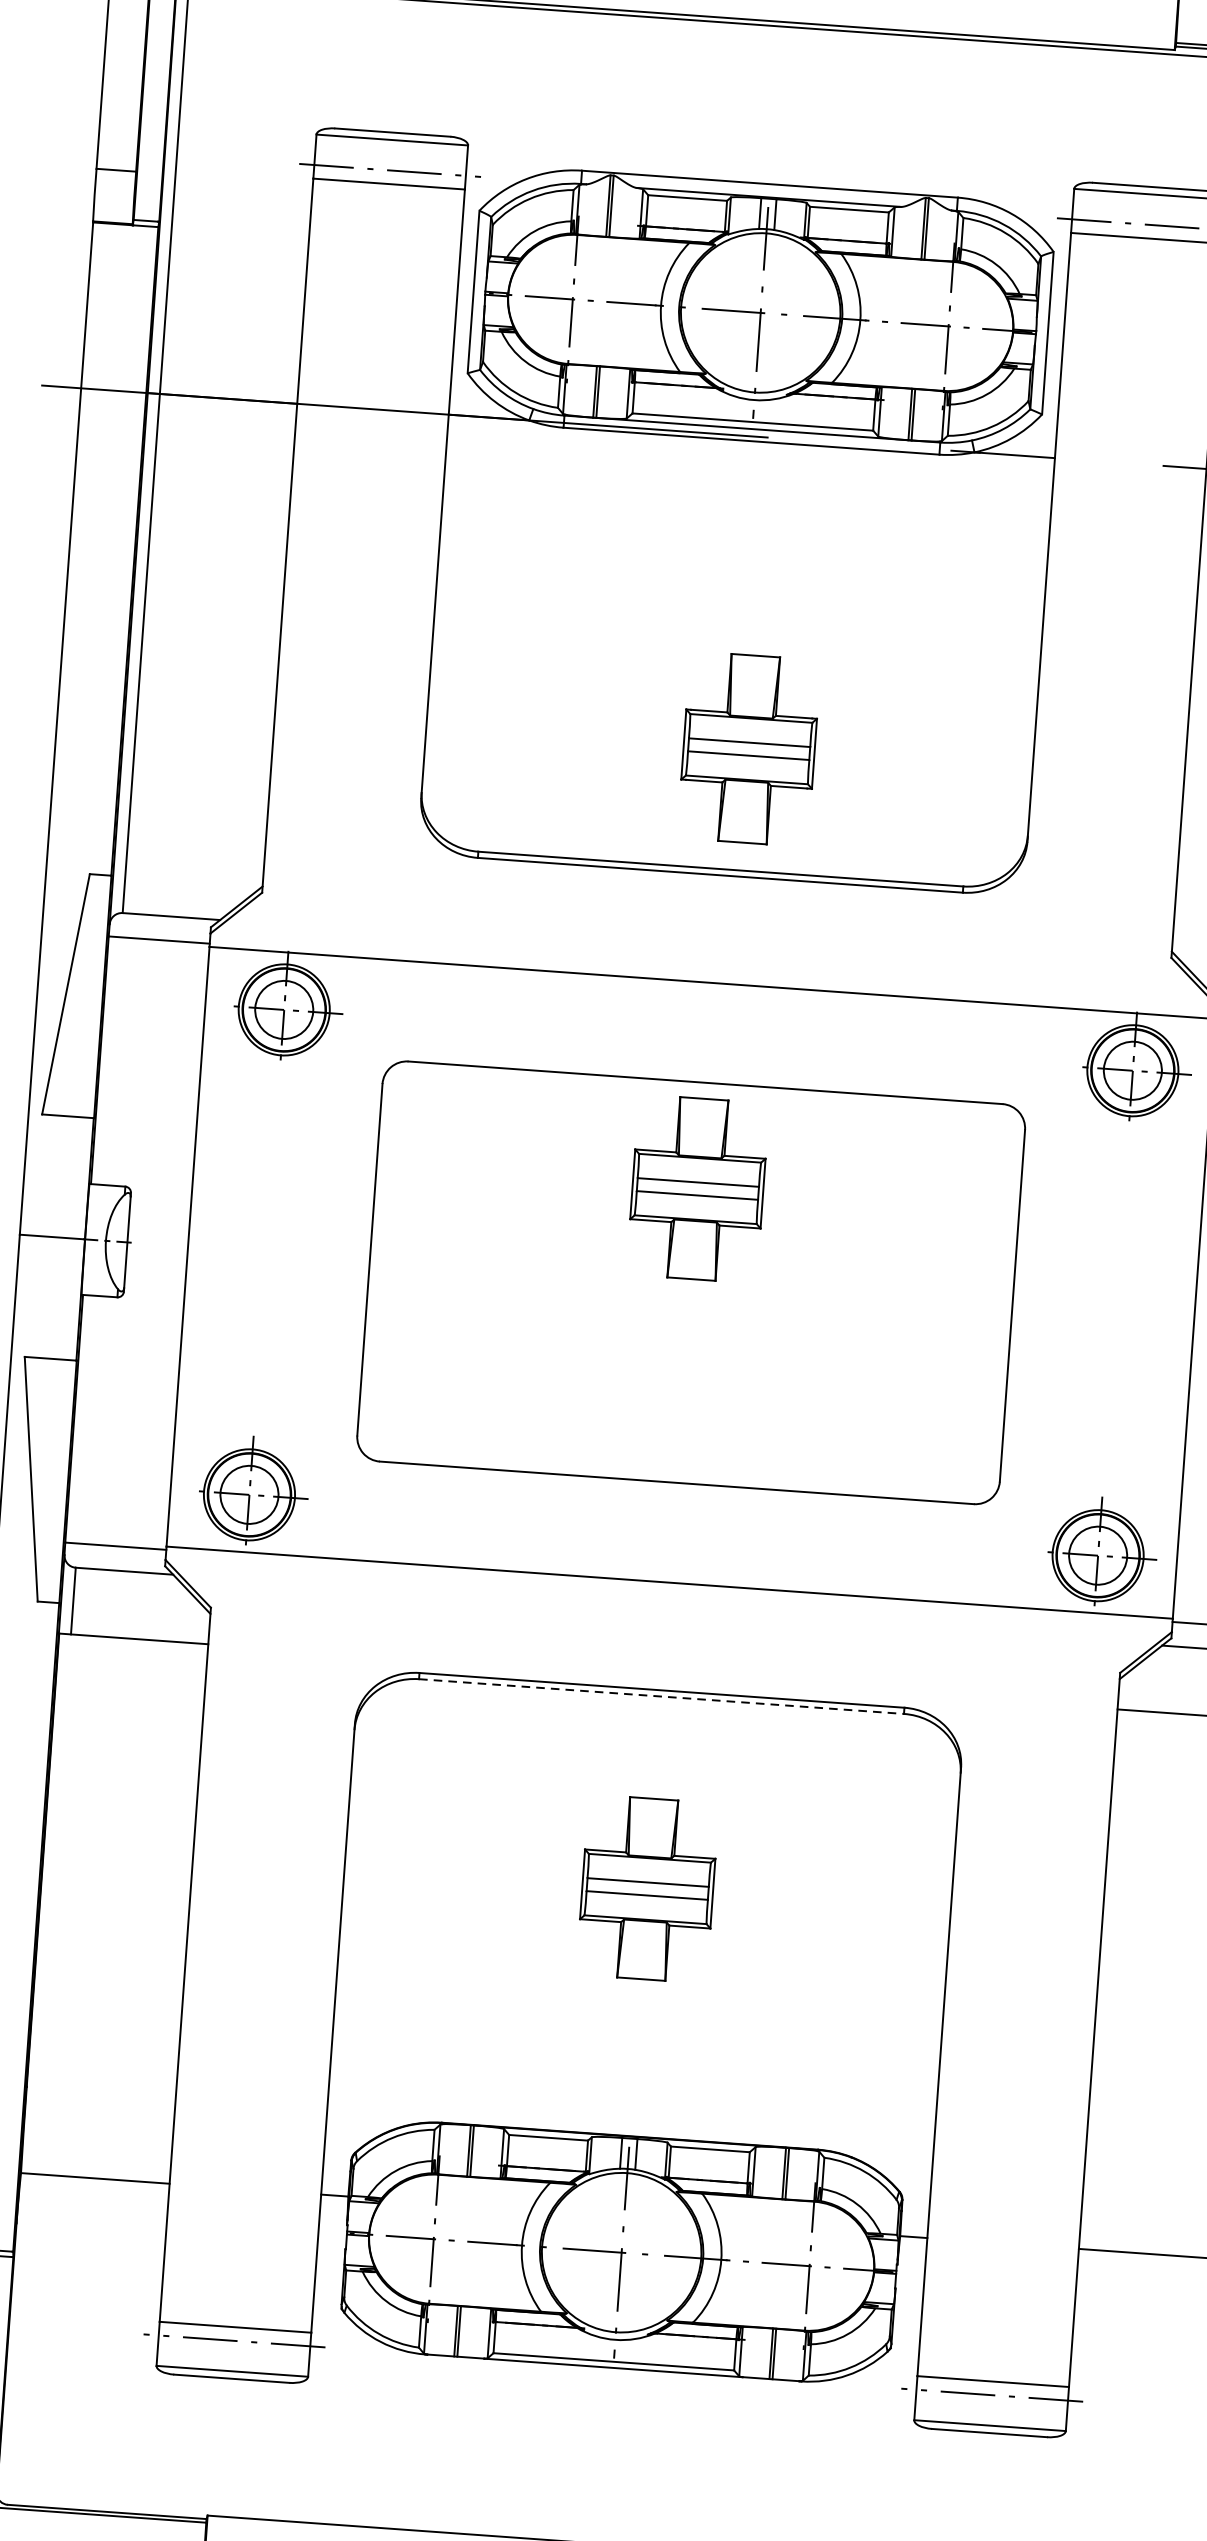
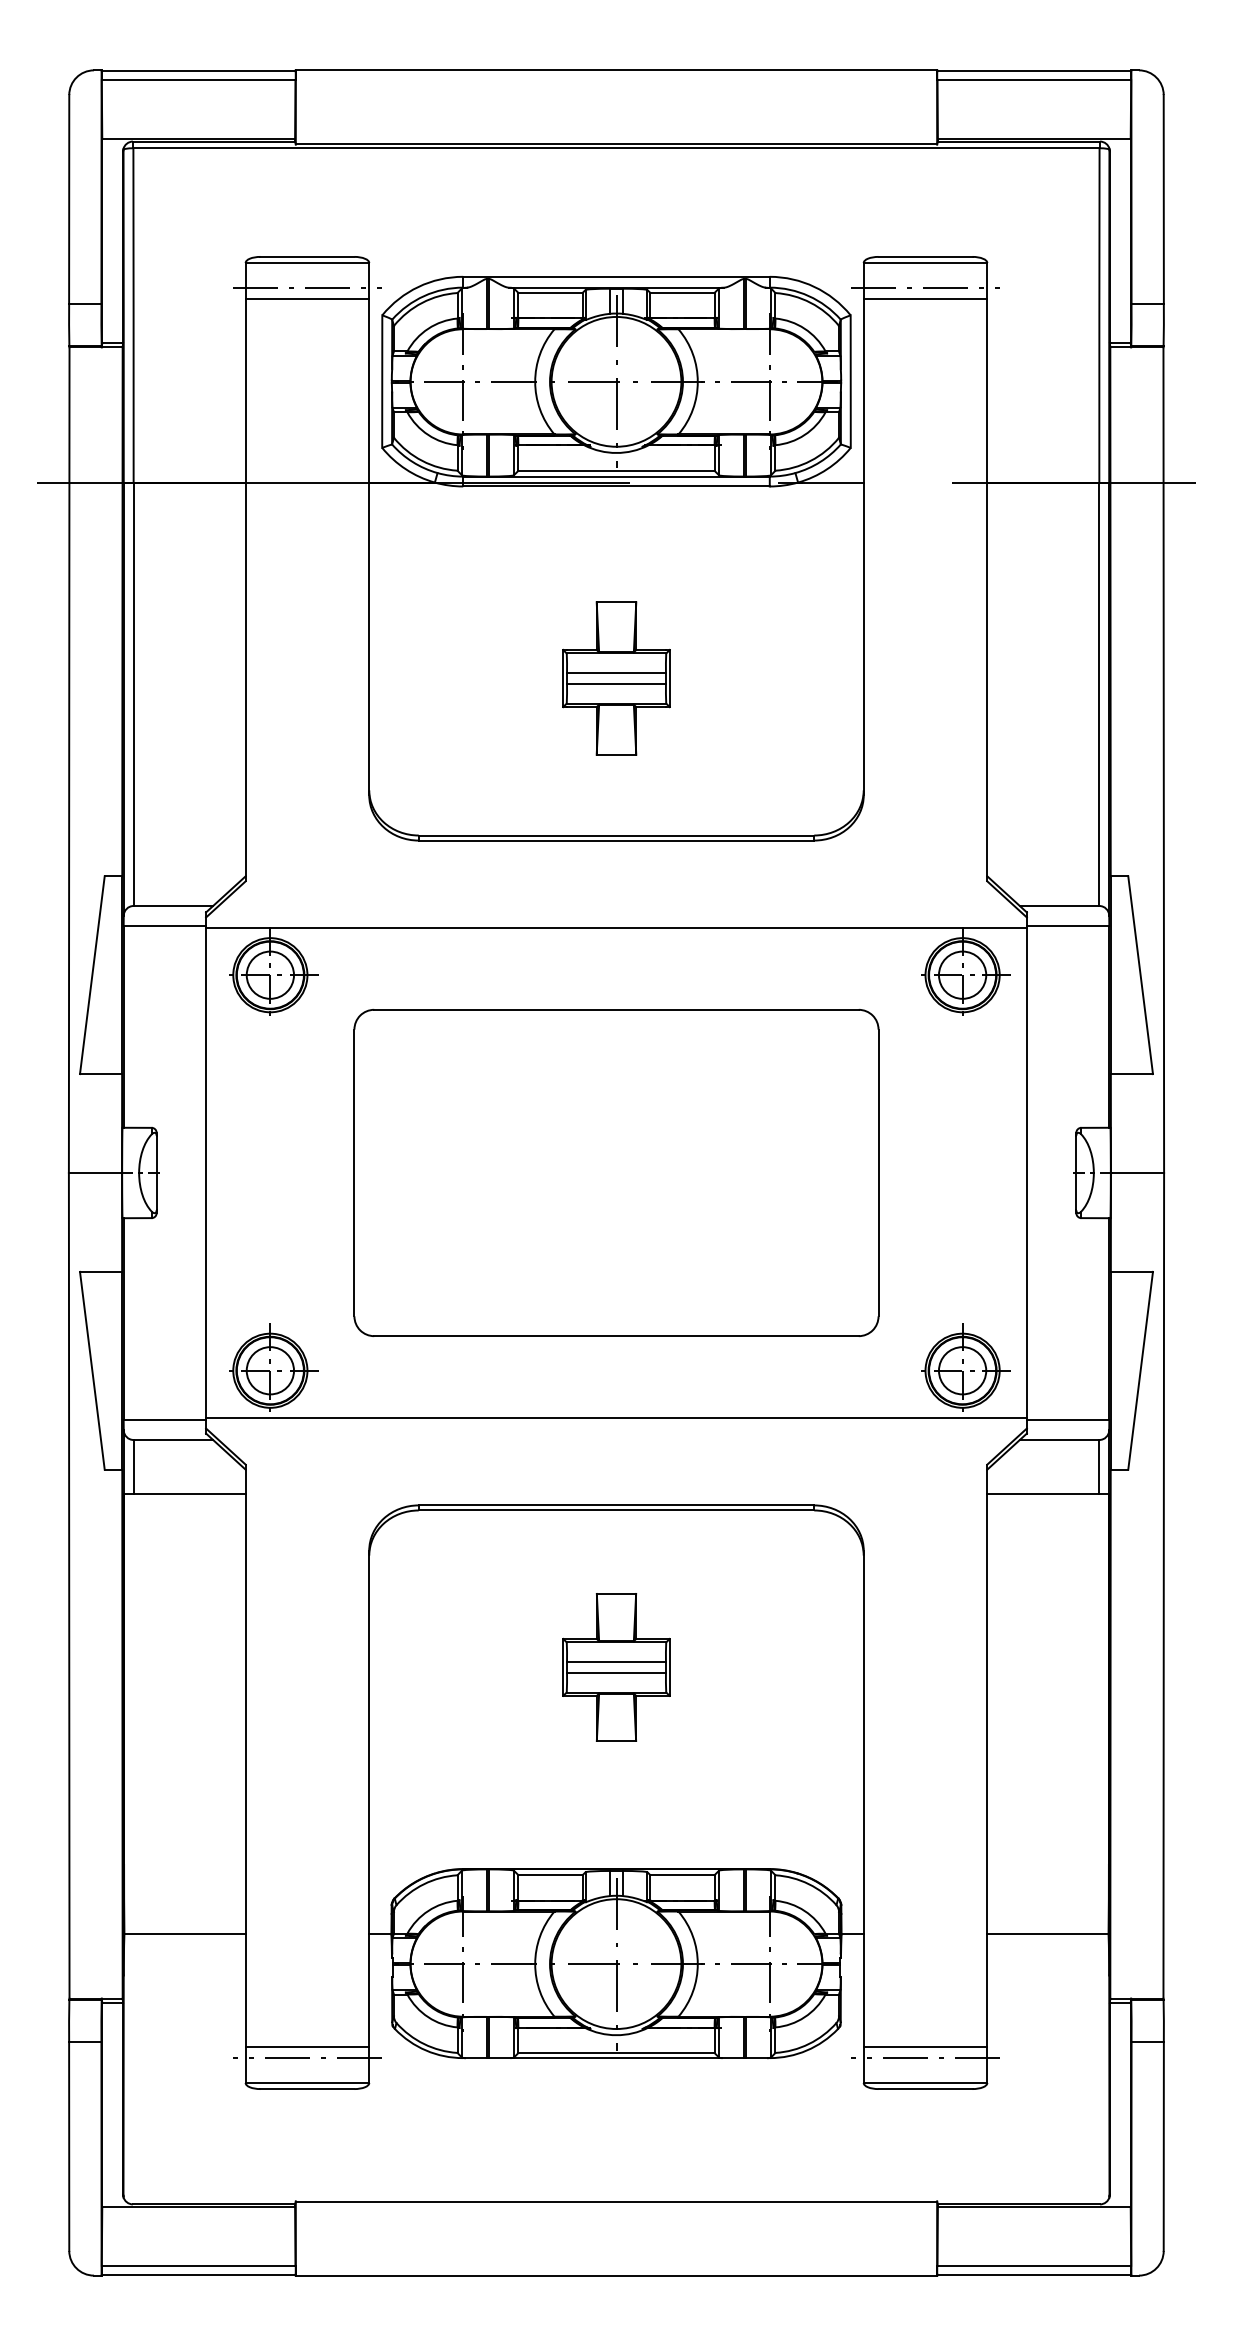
part: (749, 749) -> (616, 678), moved
part: (697, 1189) -> (616, 1096), removed
line: (661, 1696) -> (616, 1510), dashed -> solid

